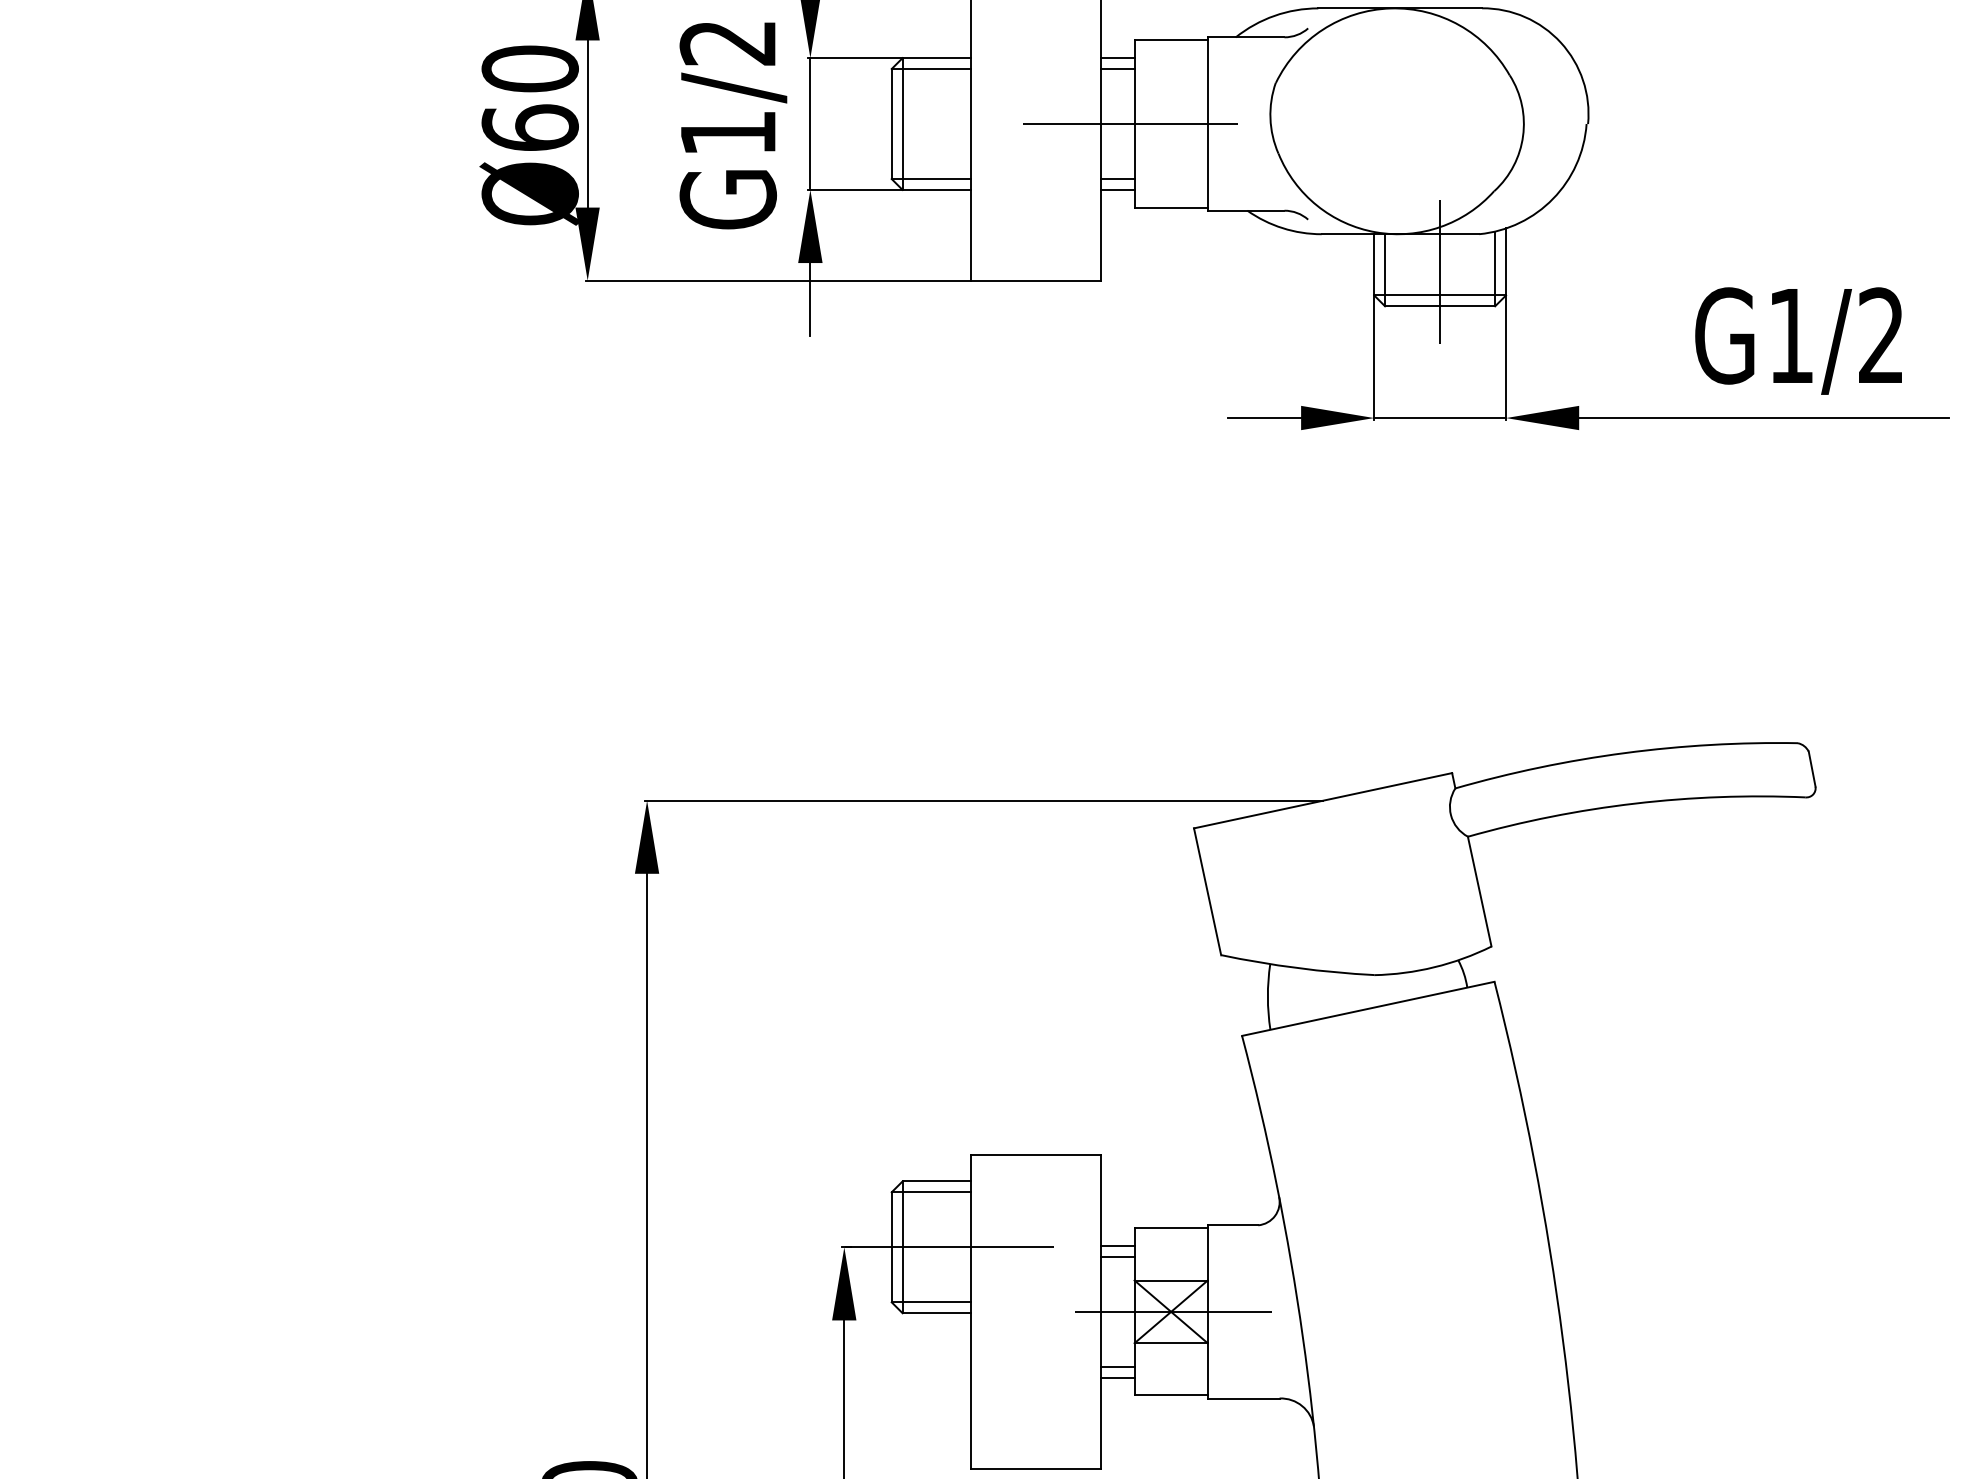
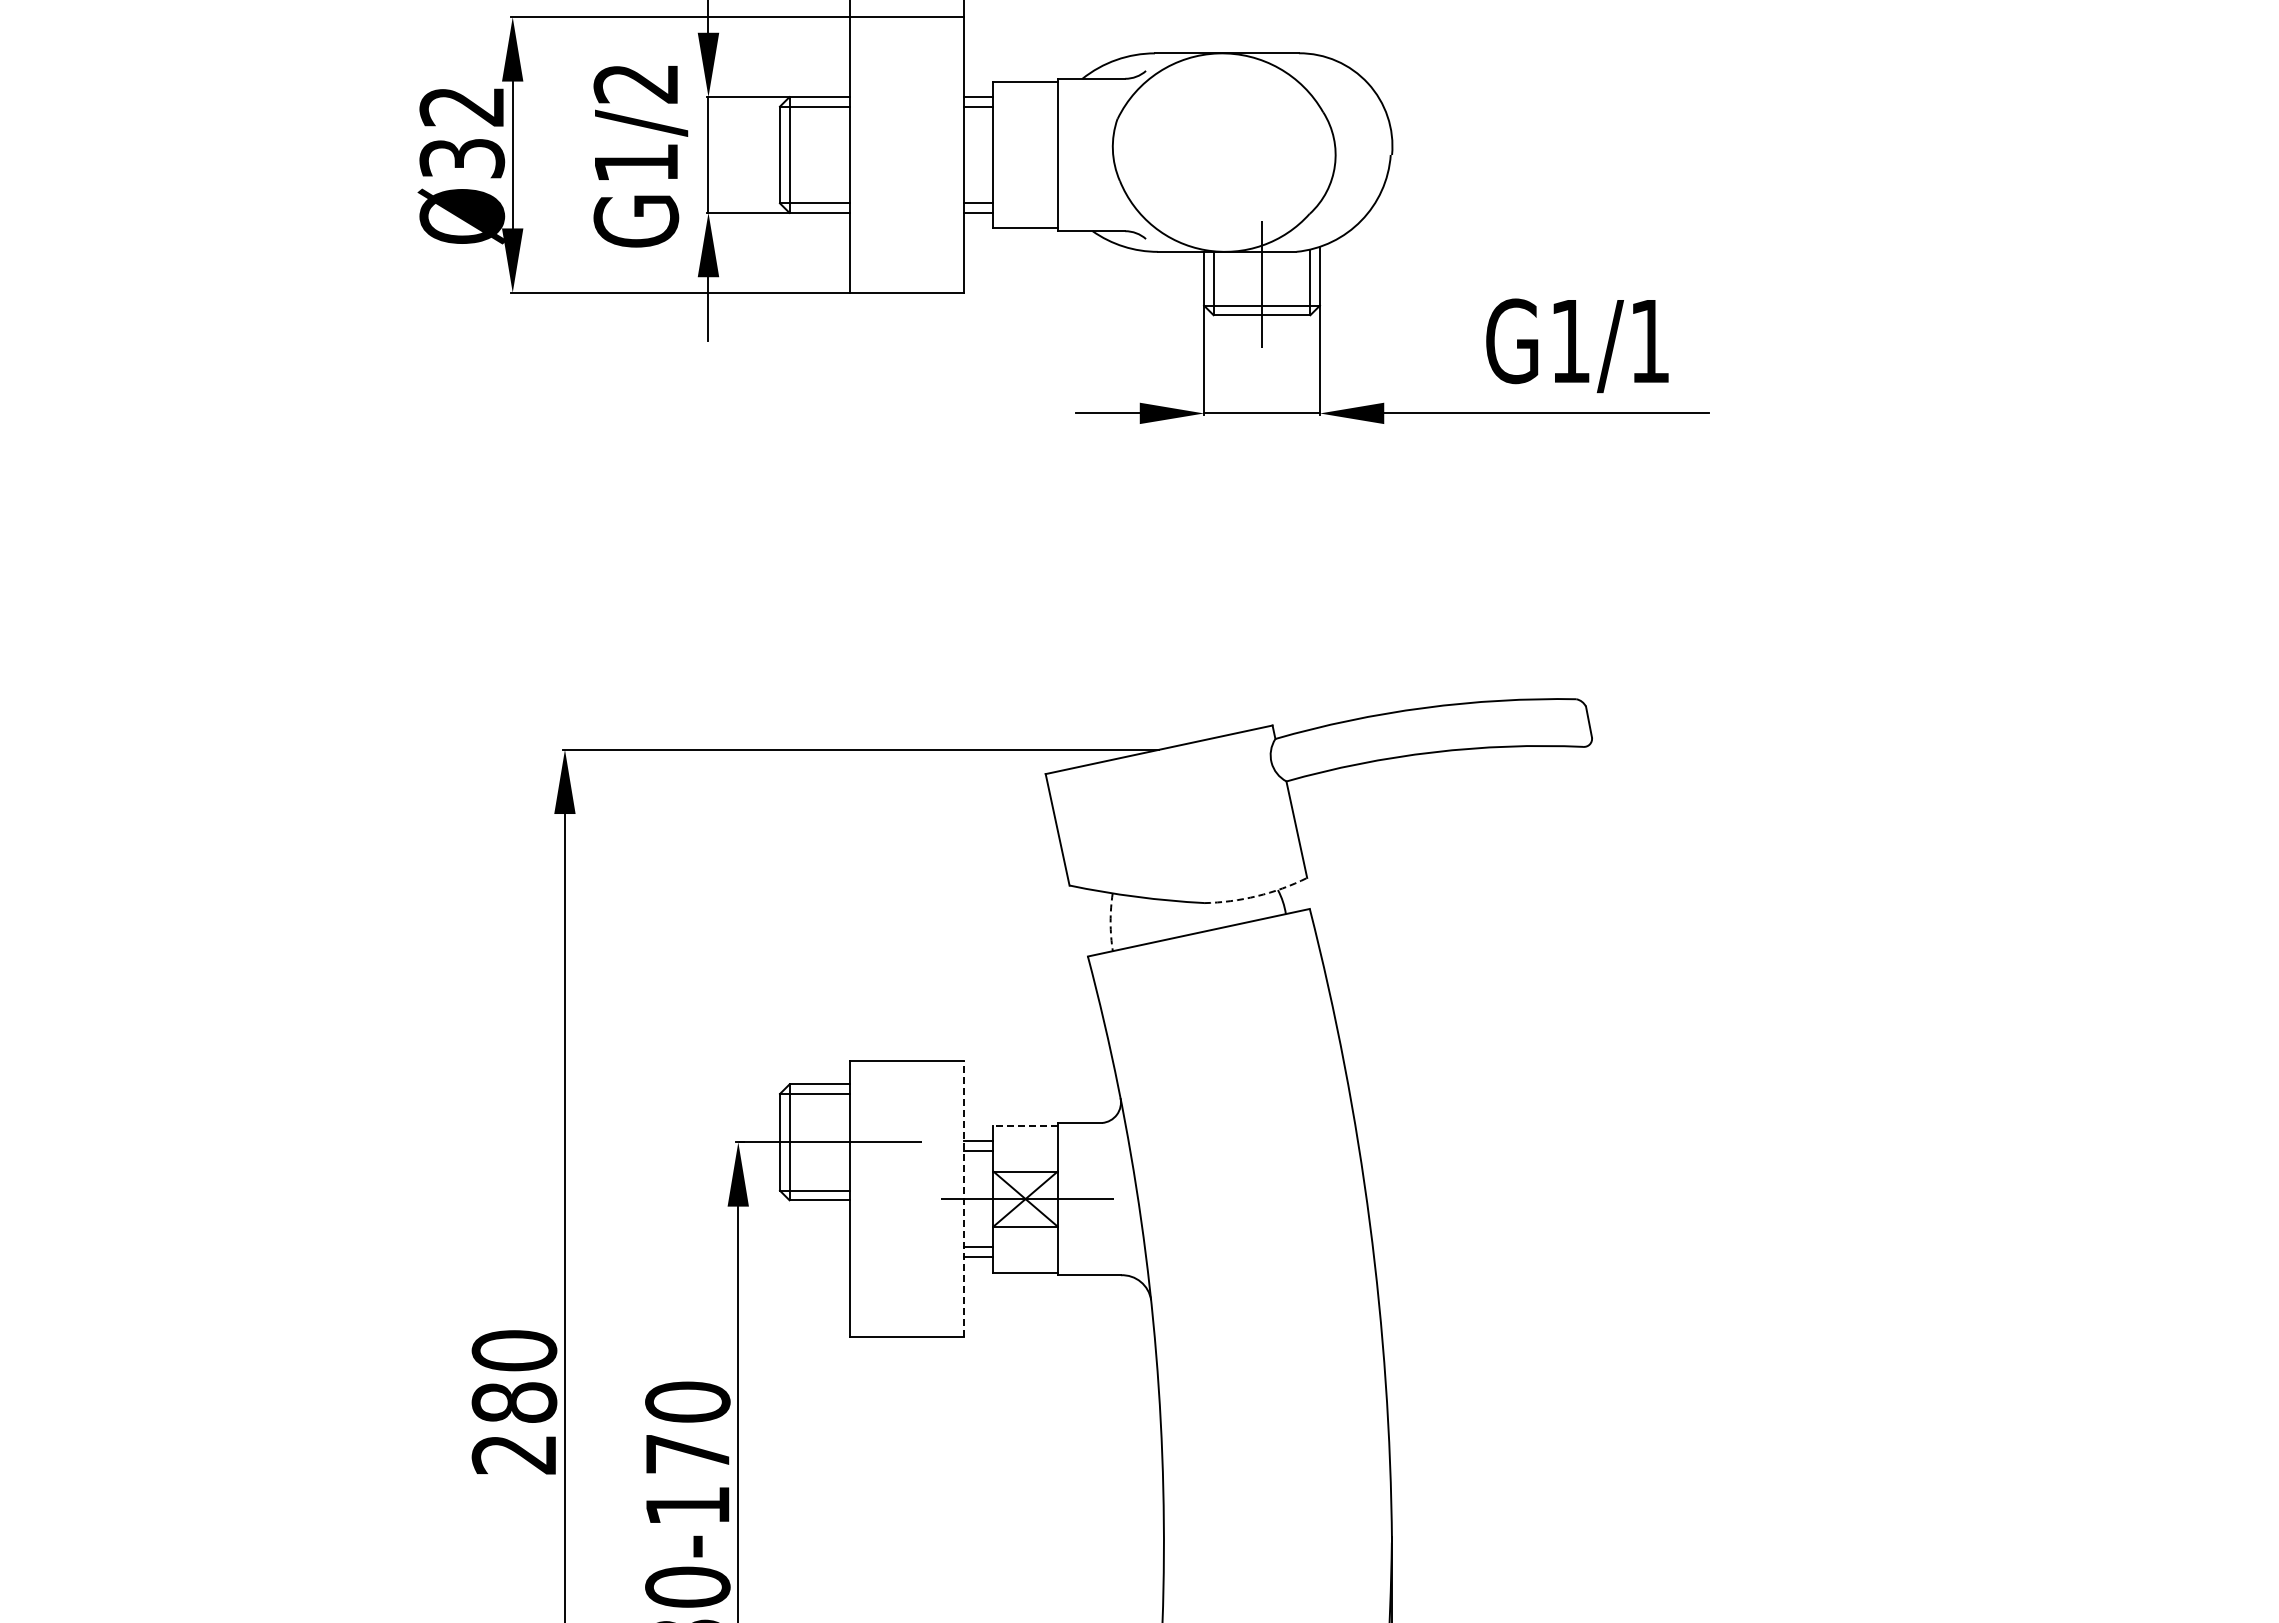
text: (530, 98) -> (462, 132), Ø60 -> Ø32
line: (1130, 124) -> (989, 155), removed
text: (1880, 335) -> (1649, 340), G1/2 -> G1/1
arc: (1434, 967) -> (1257, 896), solid -> dashed
arc: (1267, 997) -> (1110, 922), solid -> dashed
line: (1171, 1228) -> (1025, 1125), solid -> dashed
line: (1101, 1312) -> (964, 1199), solid -> dashed

